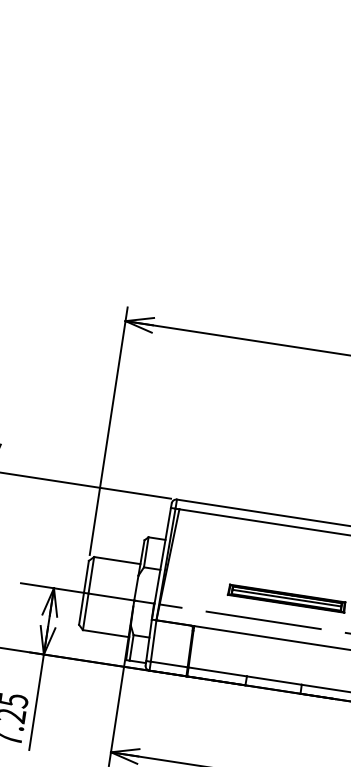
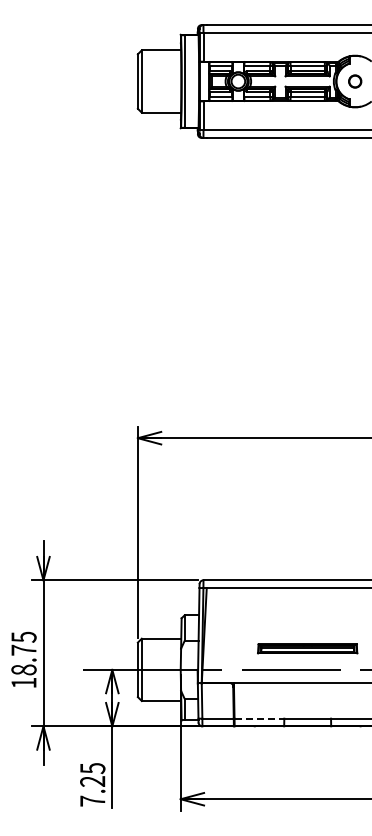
line: (217, 671) -> (259, 718), solid -> dashed

